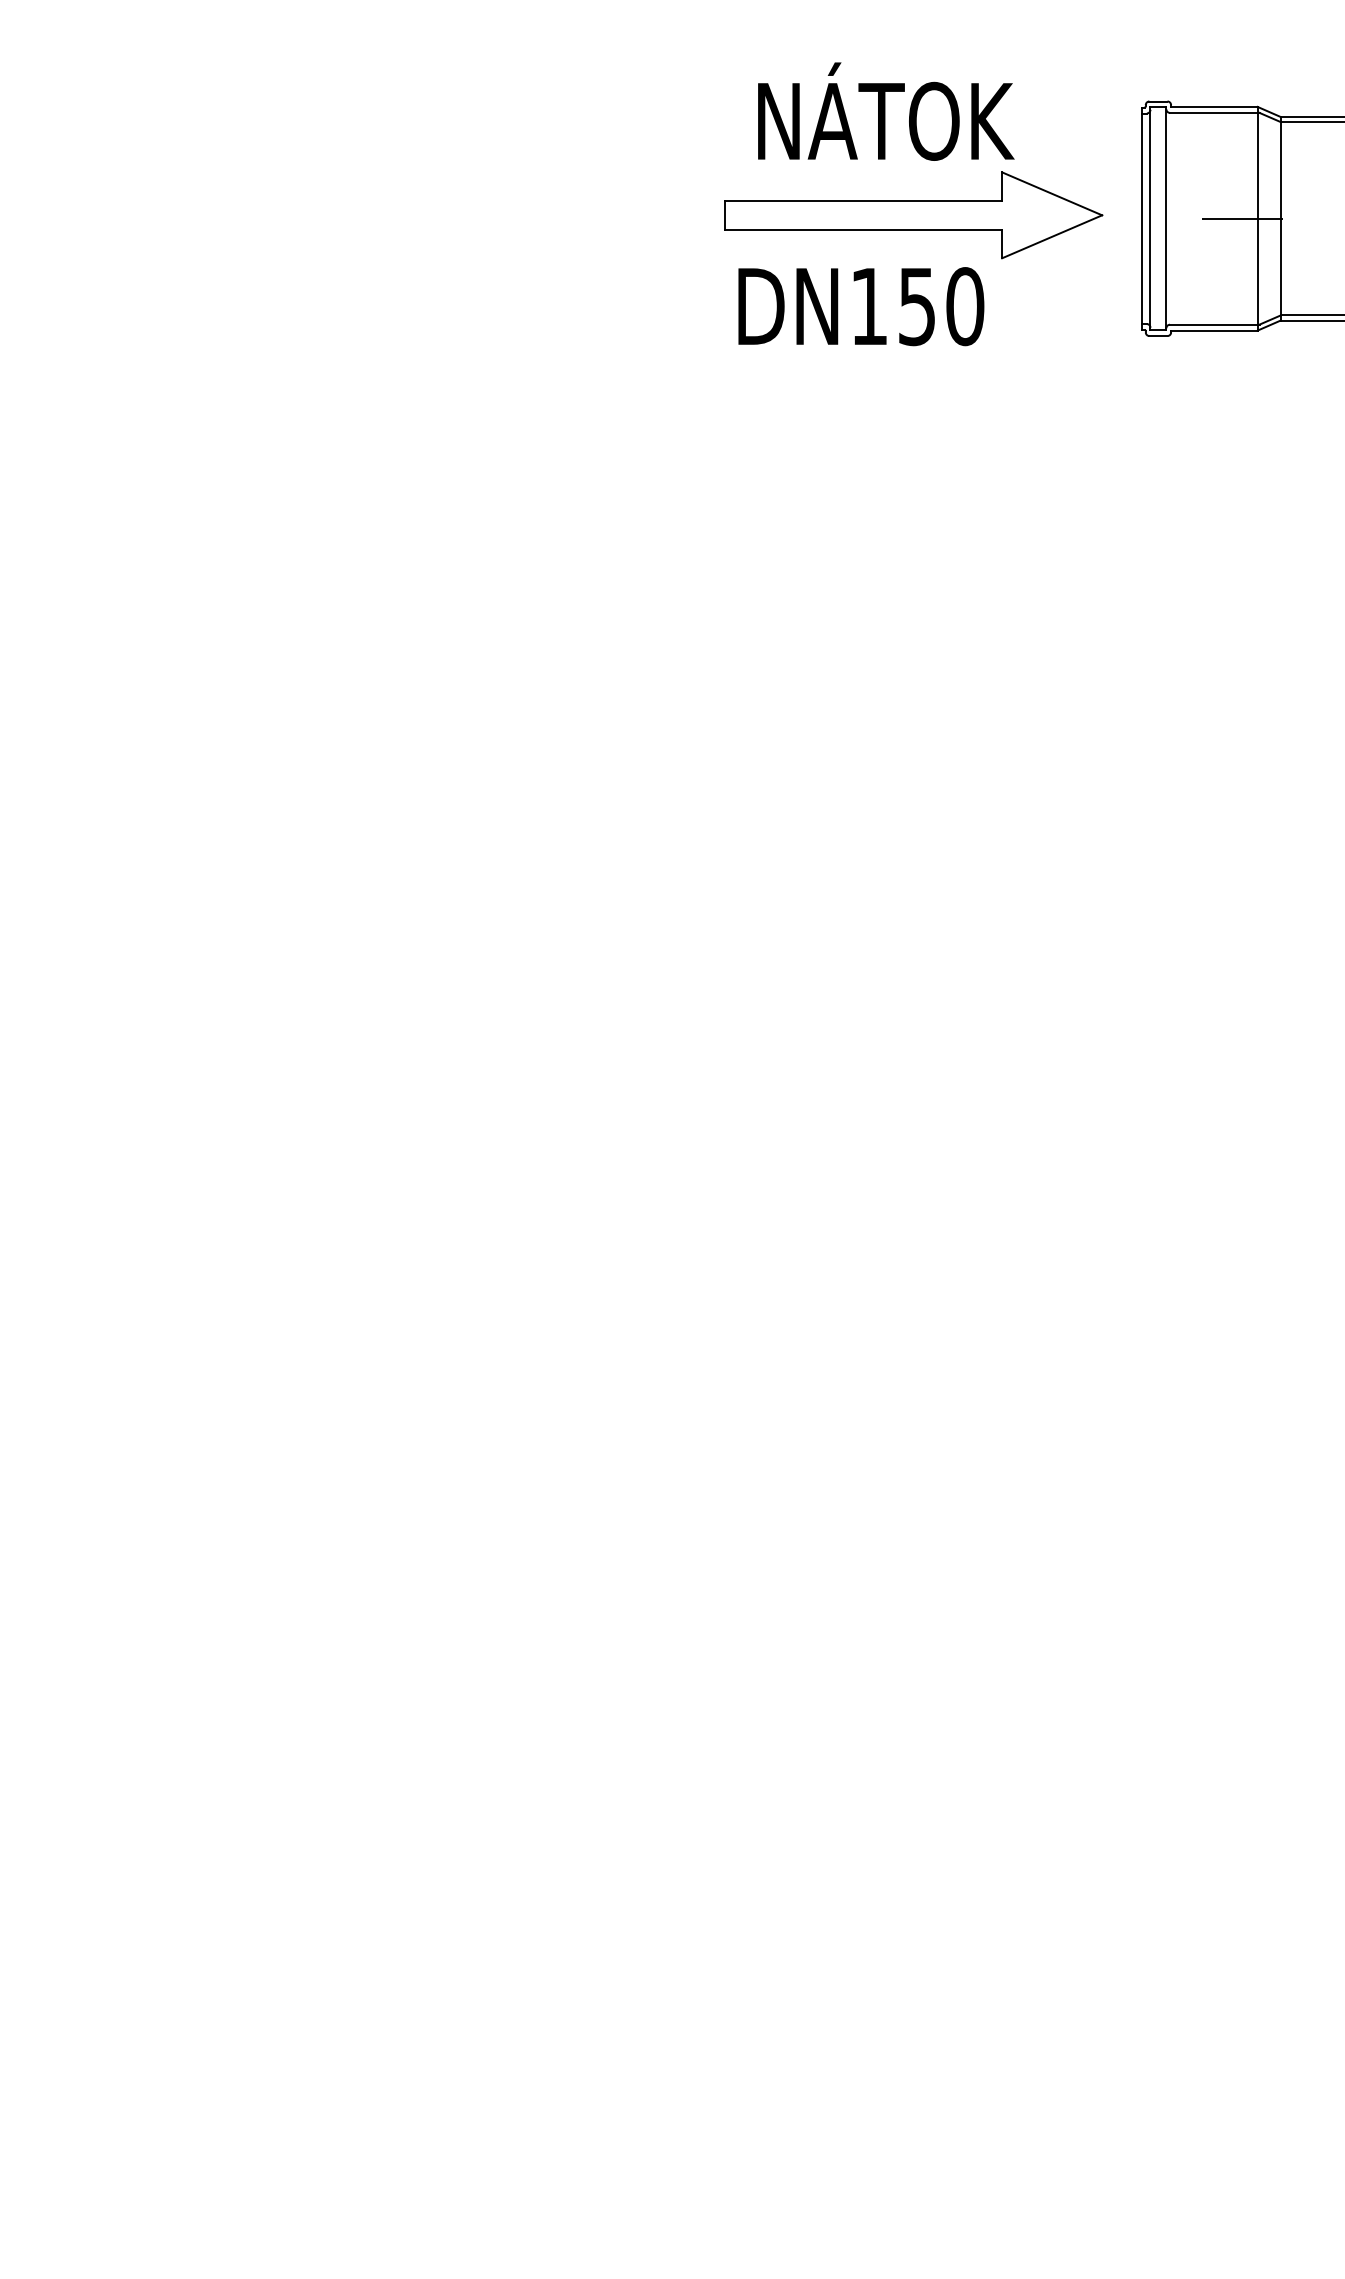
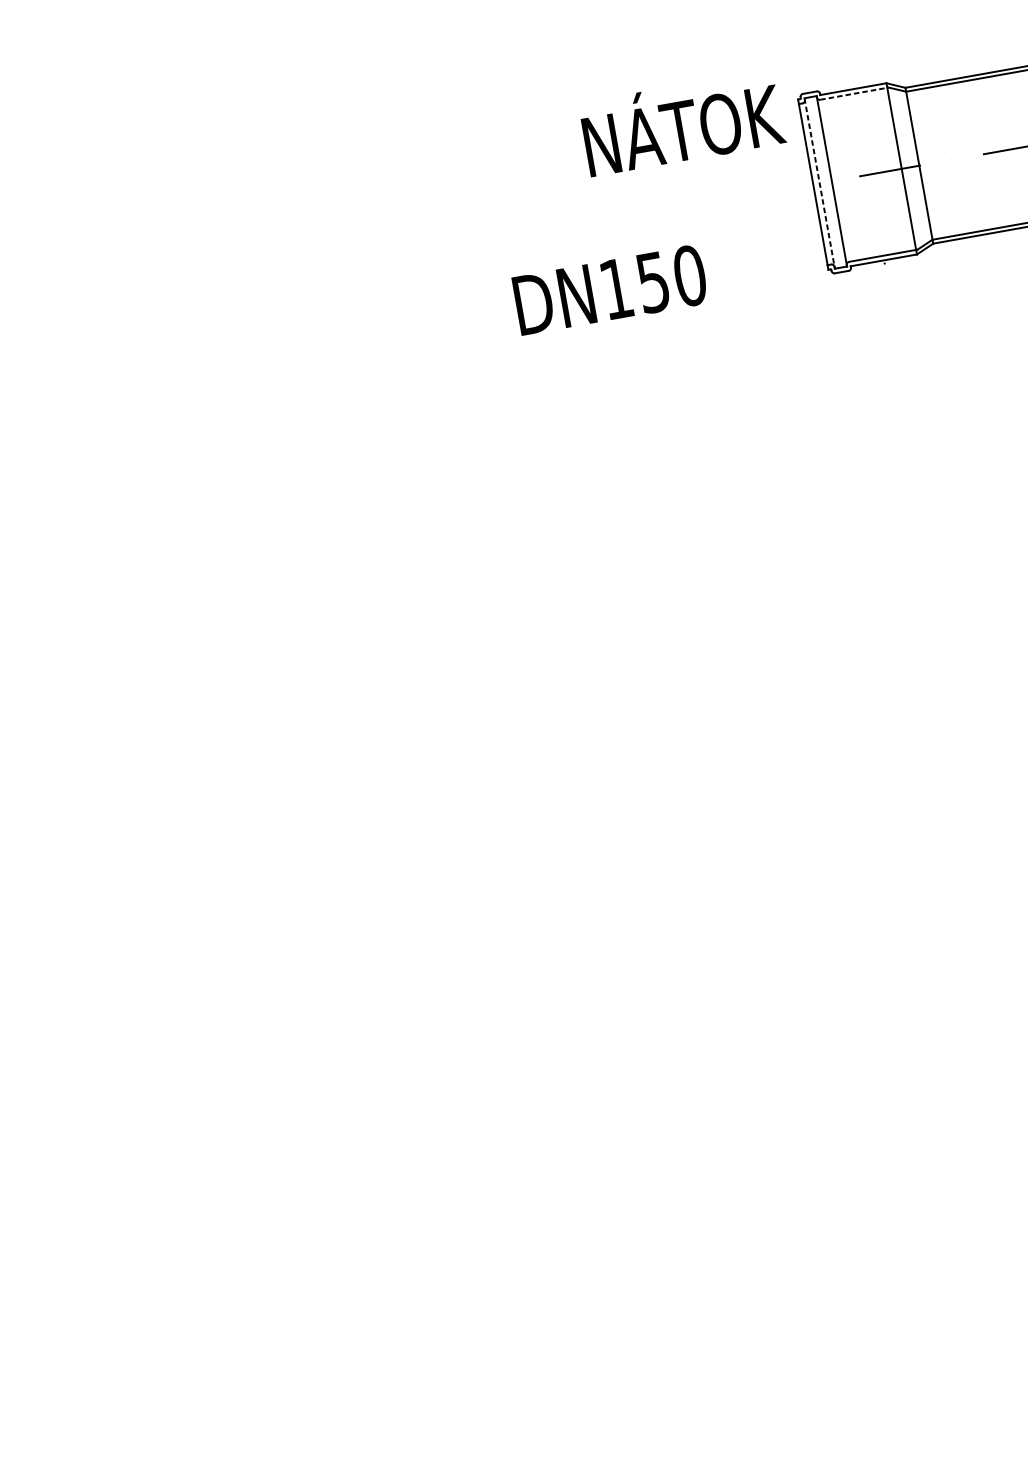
text: (886, 111) -> (682, 123), moved
line: (1214, 112) -> (854, 93), solid -> dashed
part: (913, 215) -> (637, 213), removed
line: (1150, 219) -> (819, 184), solid -> dashed

